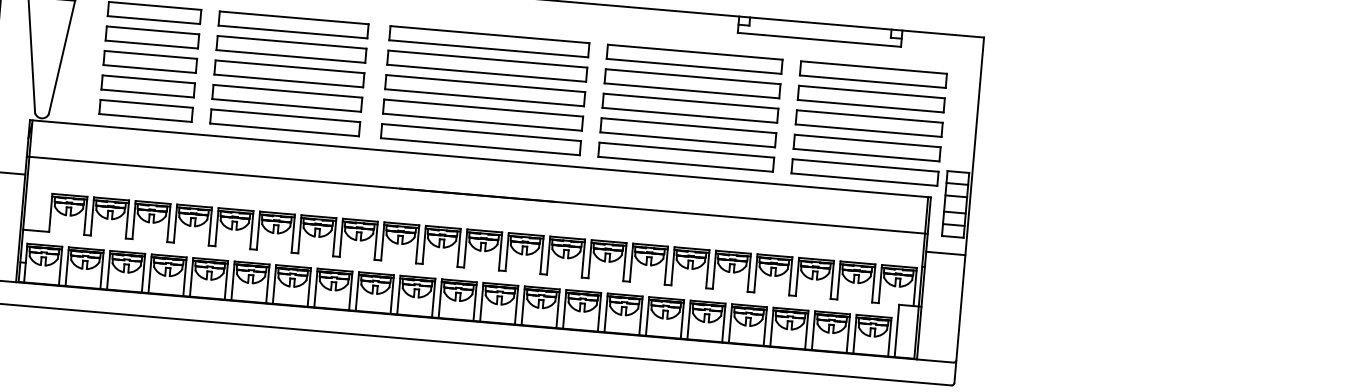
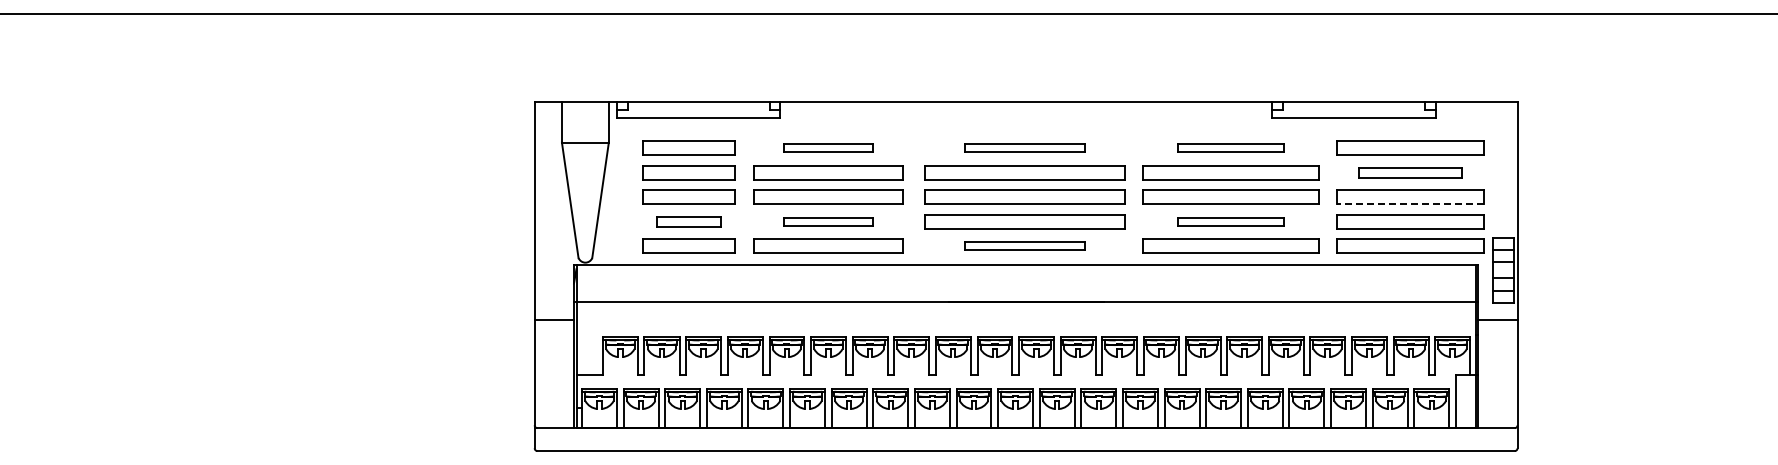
part: (293, 24) -> (828, 147), size x0.6
part: (488, 41) -> (1024, 147), size x0.6
part: (694, 58) -> (1230, 147), size x0.6
part: (147, 86) -> (688, 221), size x0.7
part: (287, 98) -> (828, 221), size x0.6
part: (871, 98) -> (1410, 172), size x0.7
line: (868, 130) -> (1410, 204), solid -> dashed
part: (687, 132) -> (1230, 221), size x0.6
part: (480, 138) -> (1024, 245), size x0.6

